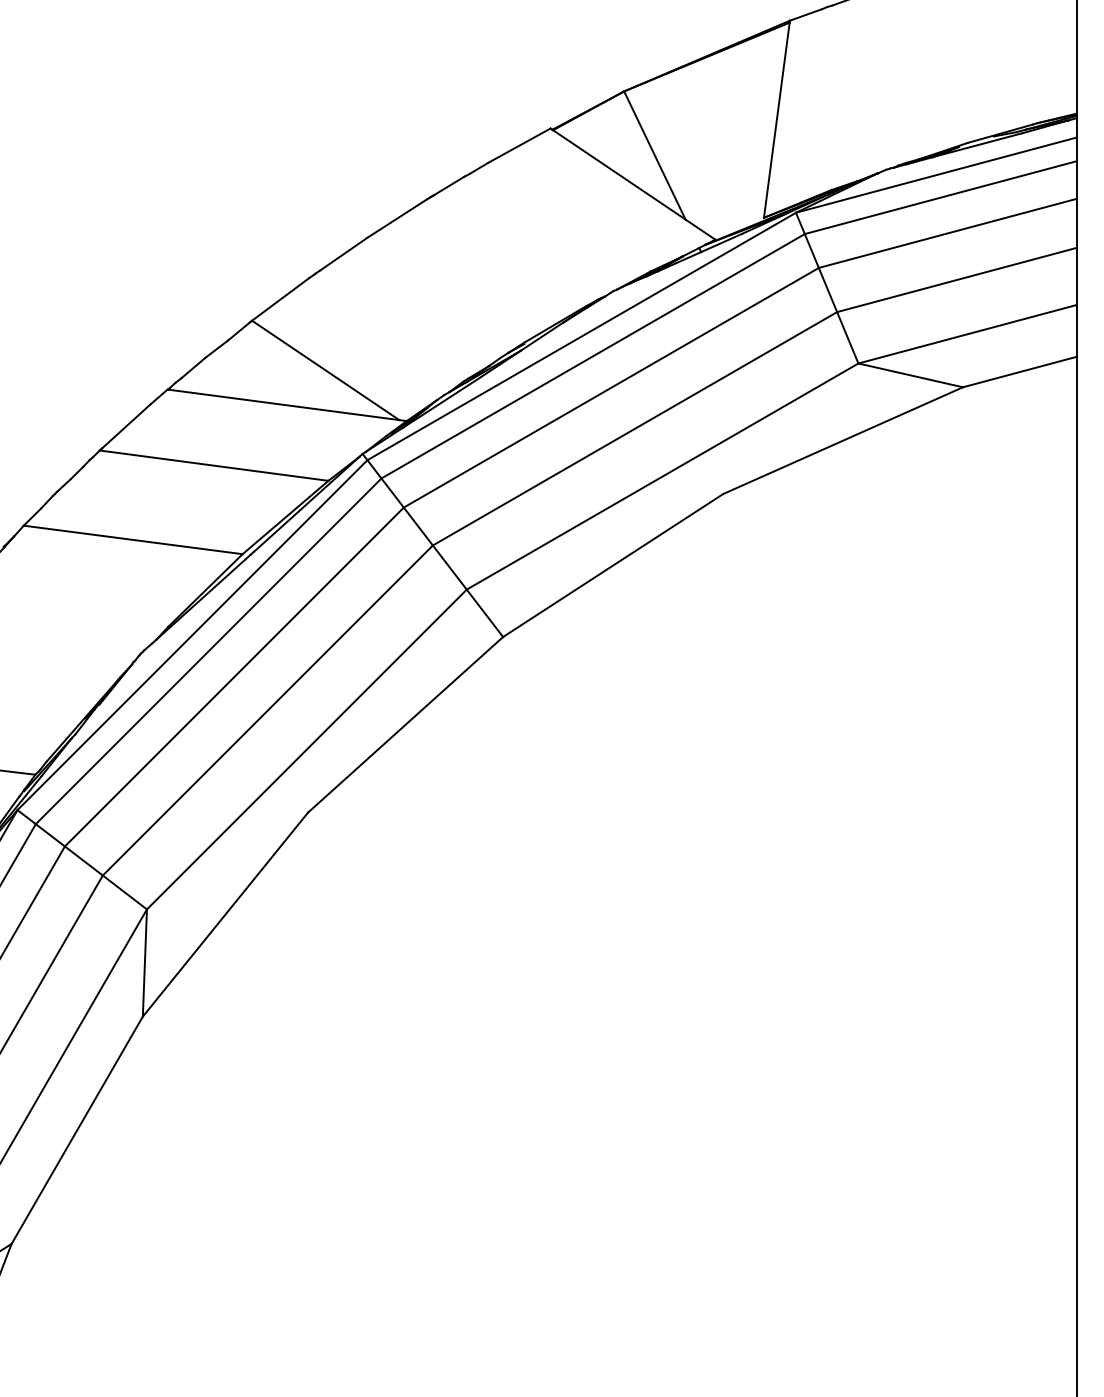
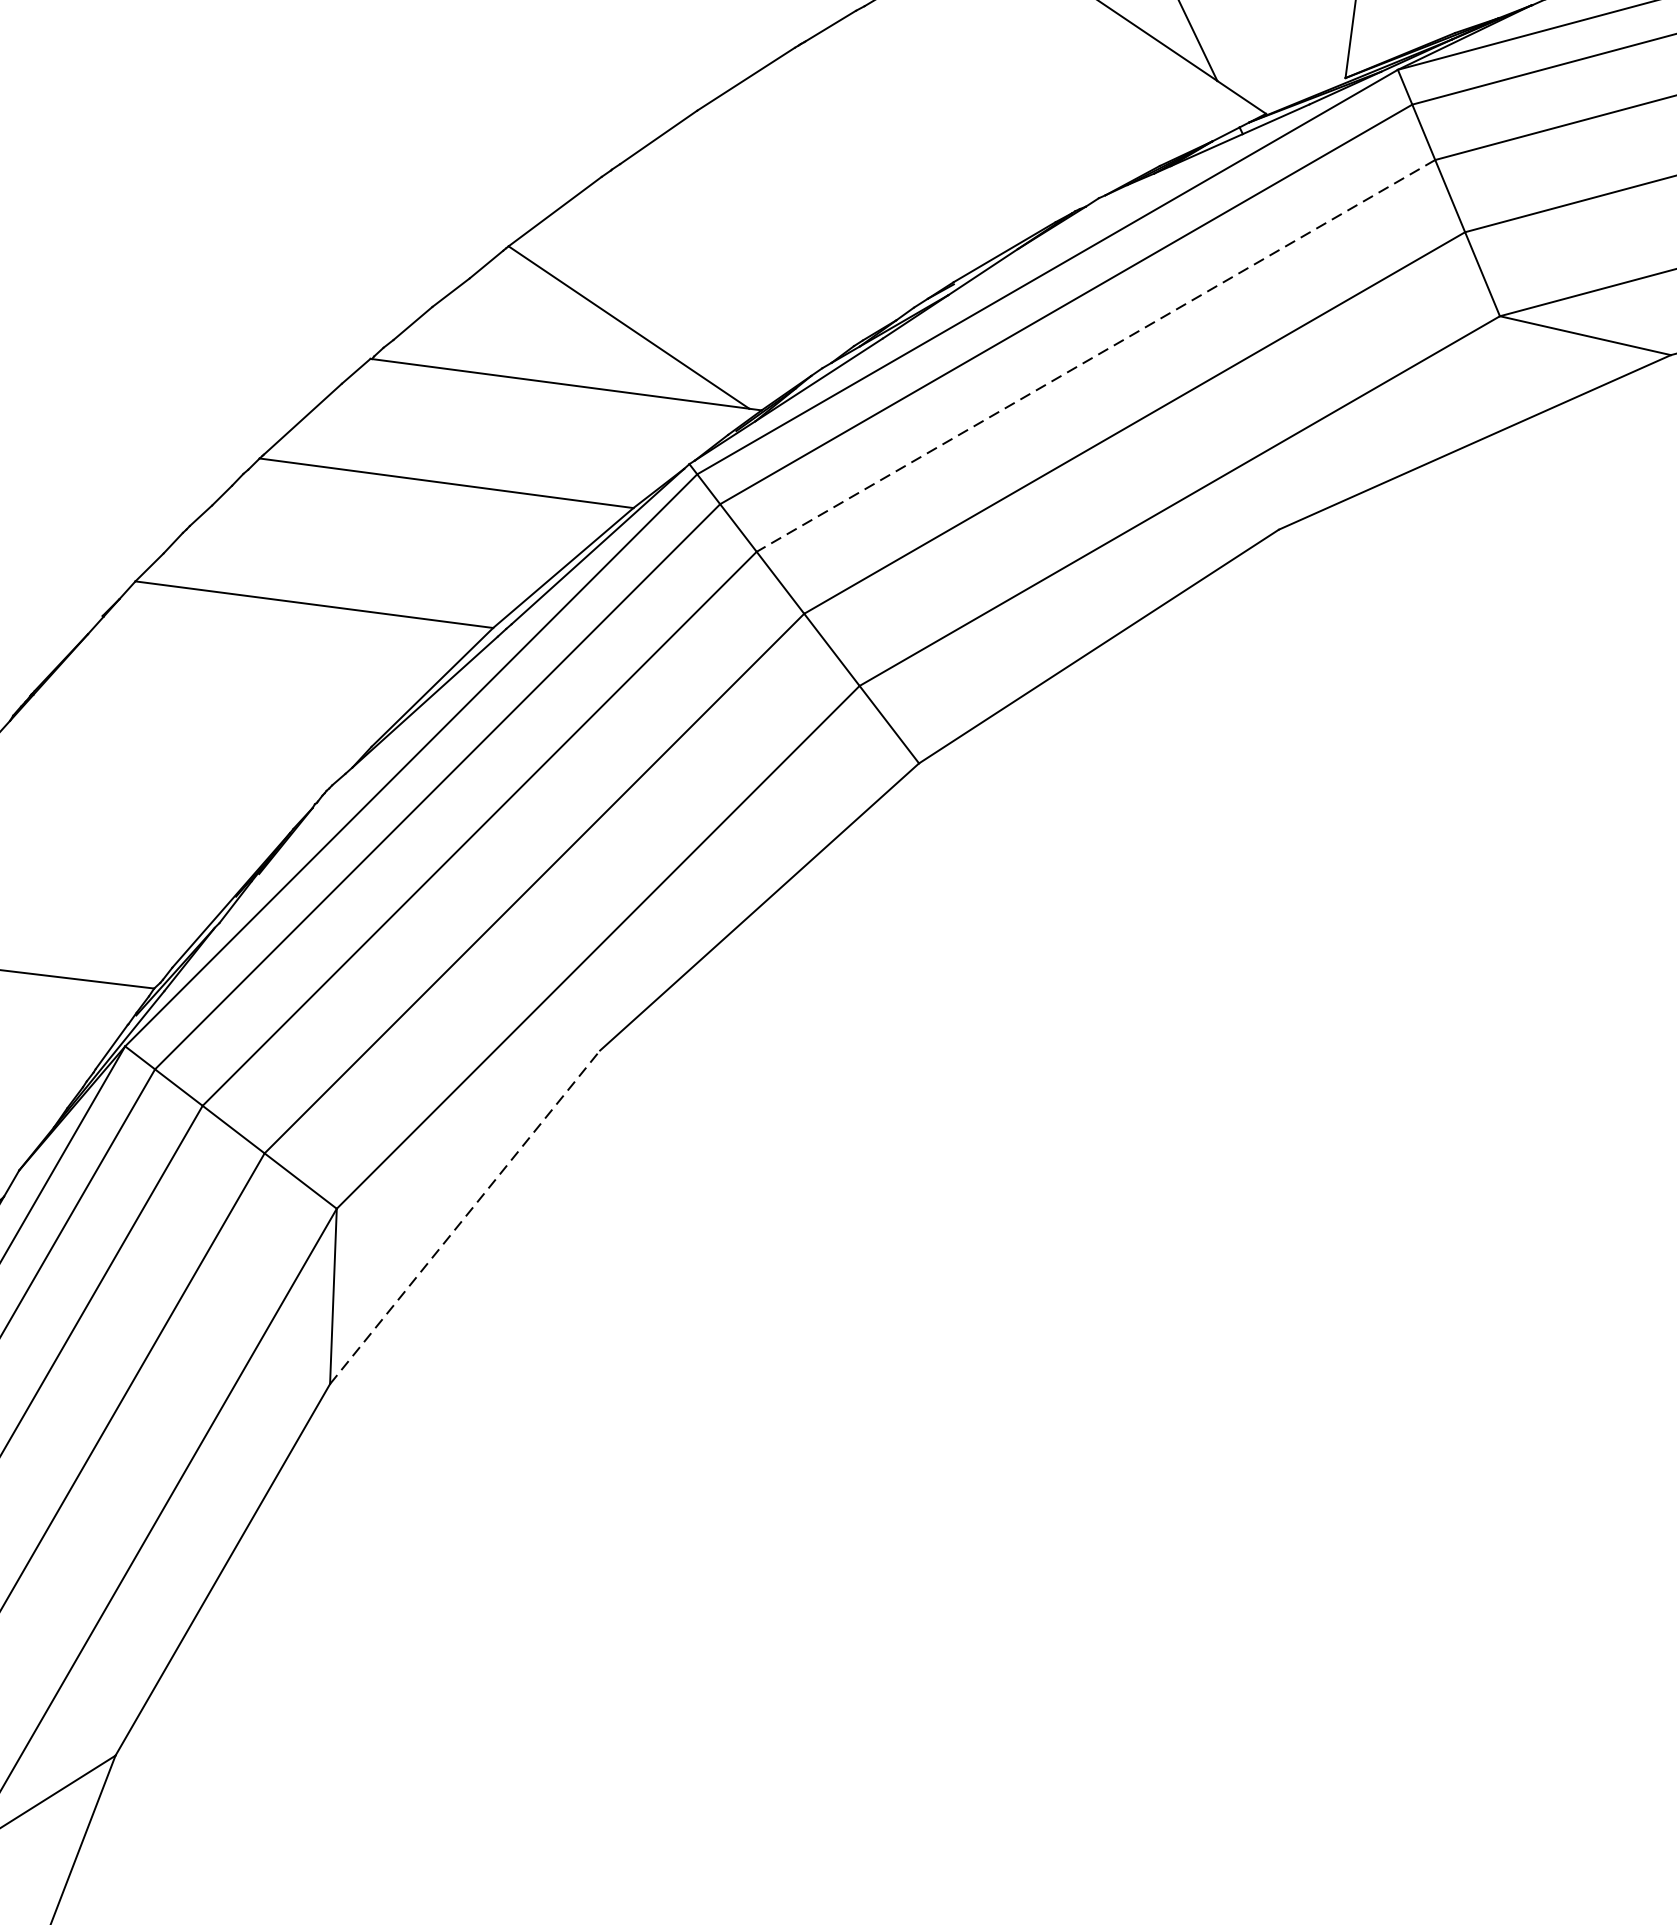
line: (611, 387) -> (1096, 355), solid -> dashed
line: (225, 914) -> (465, 1217), solid -> dashed

